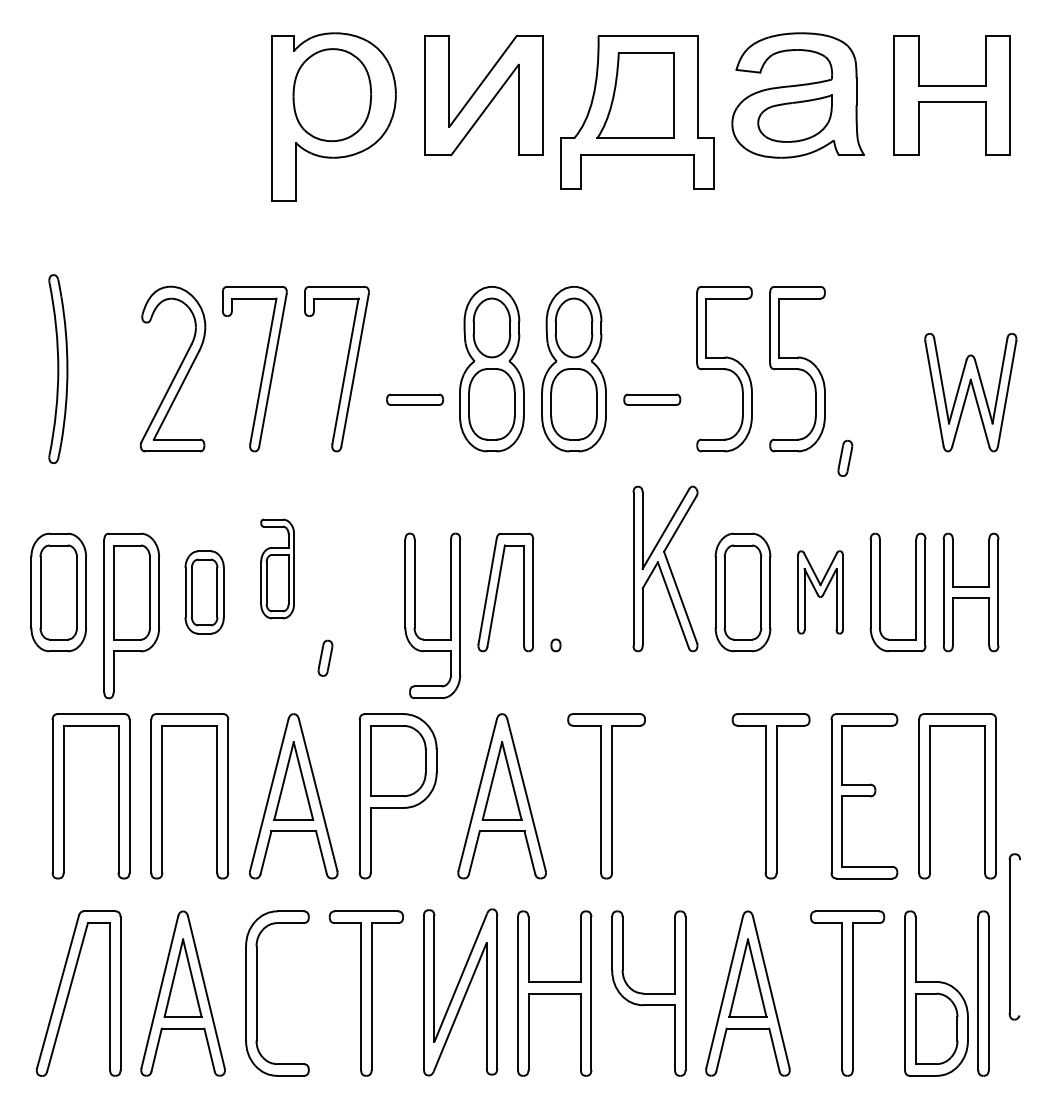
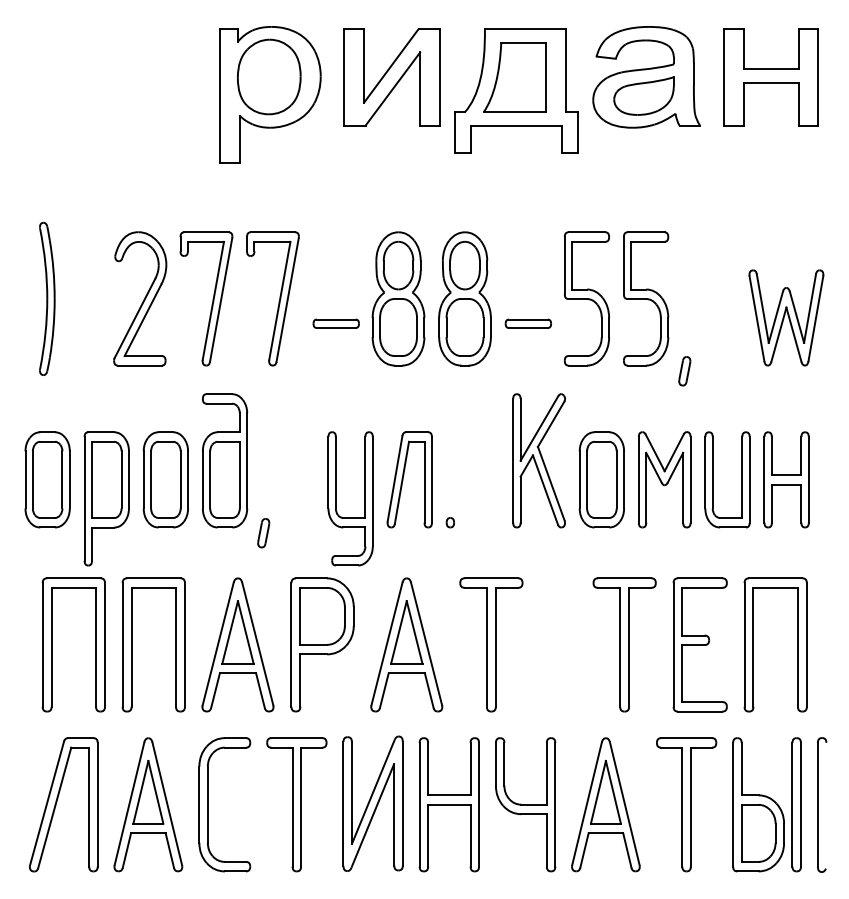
part: (277, 568) -> (224, 460), size x1.67
part: (204, 592) -> (165, 479), size x1.43
part: (820, 592) -> (664, 479), size x1.43
part: (1014, 936) -> (821, 804), moved

